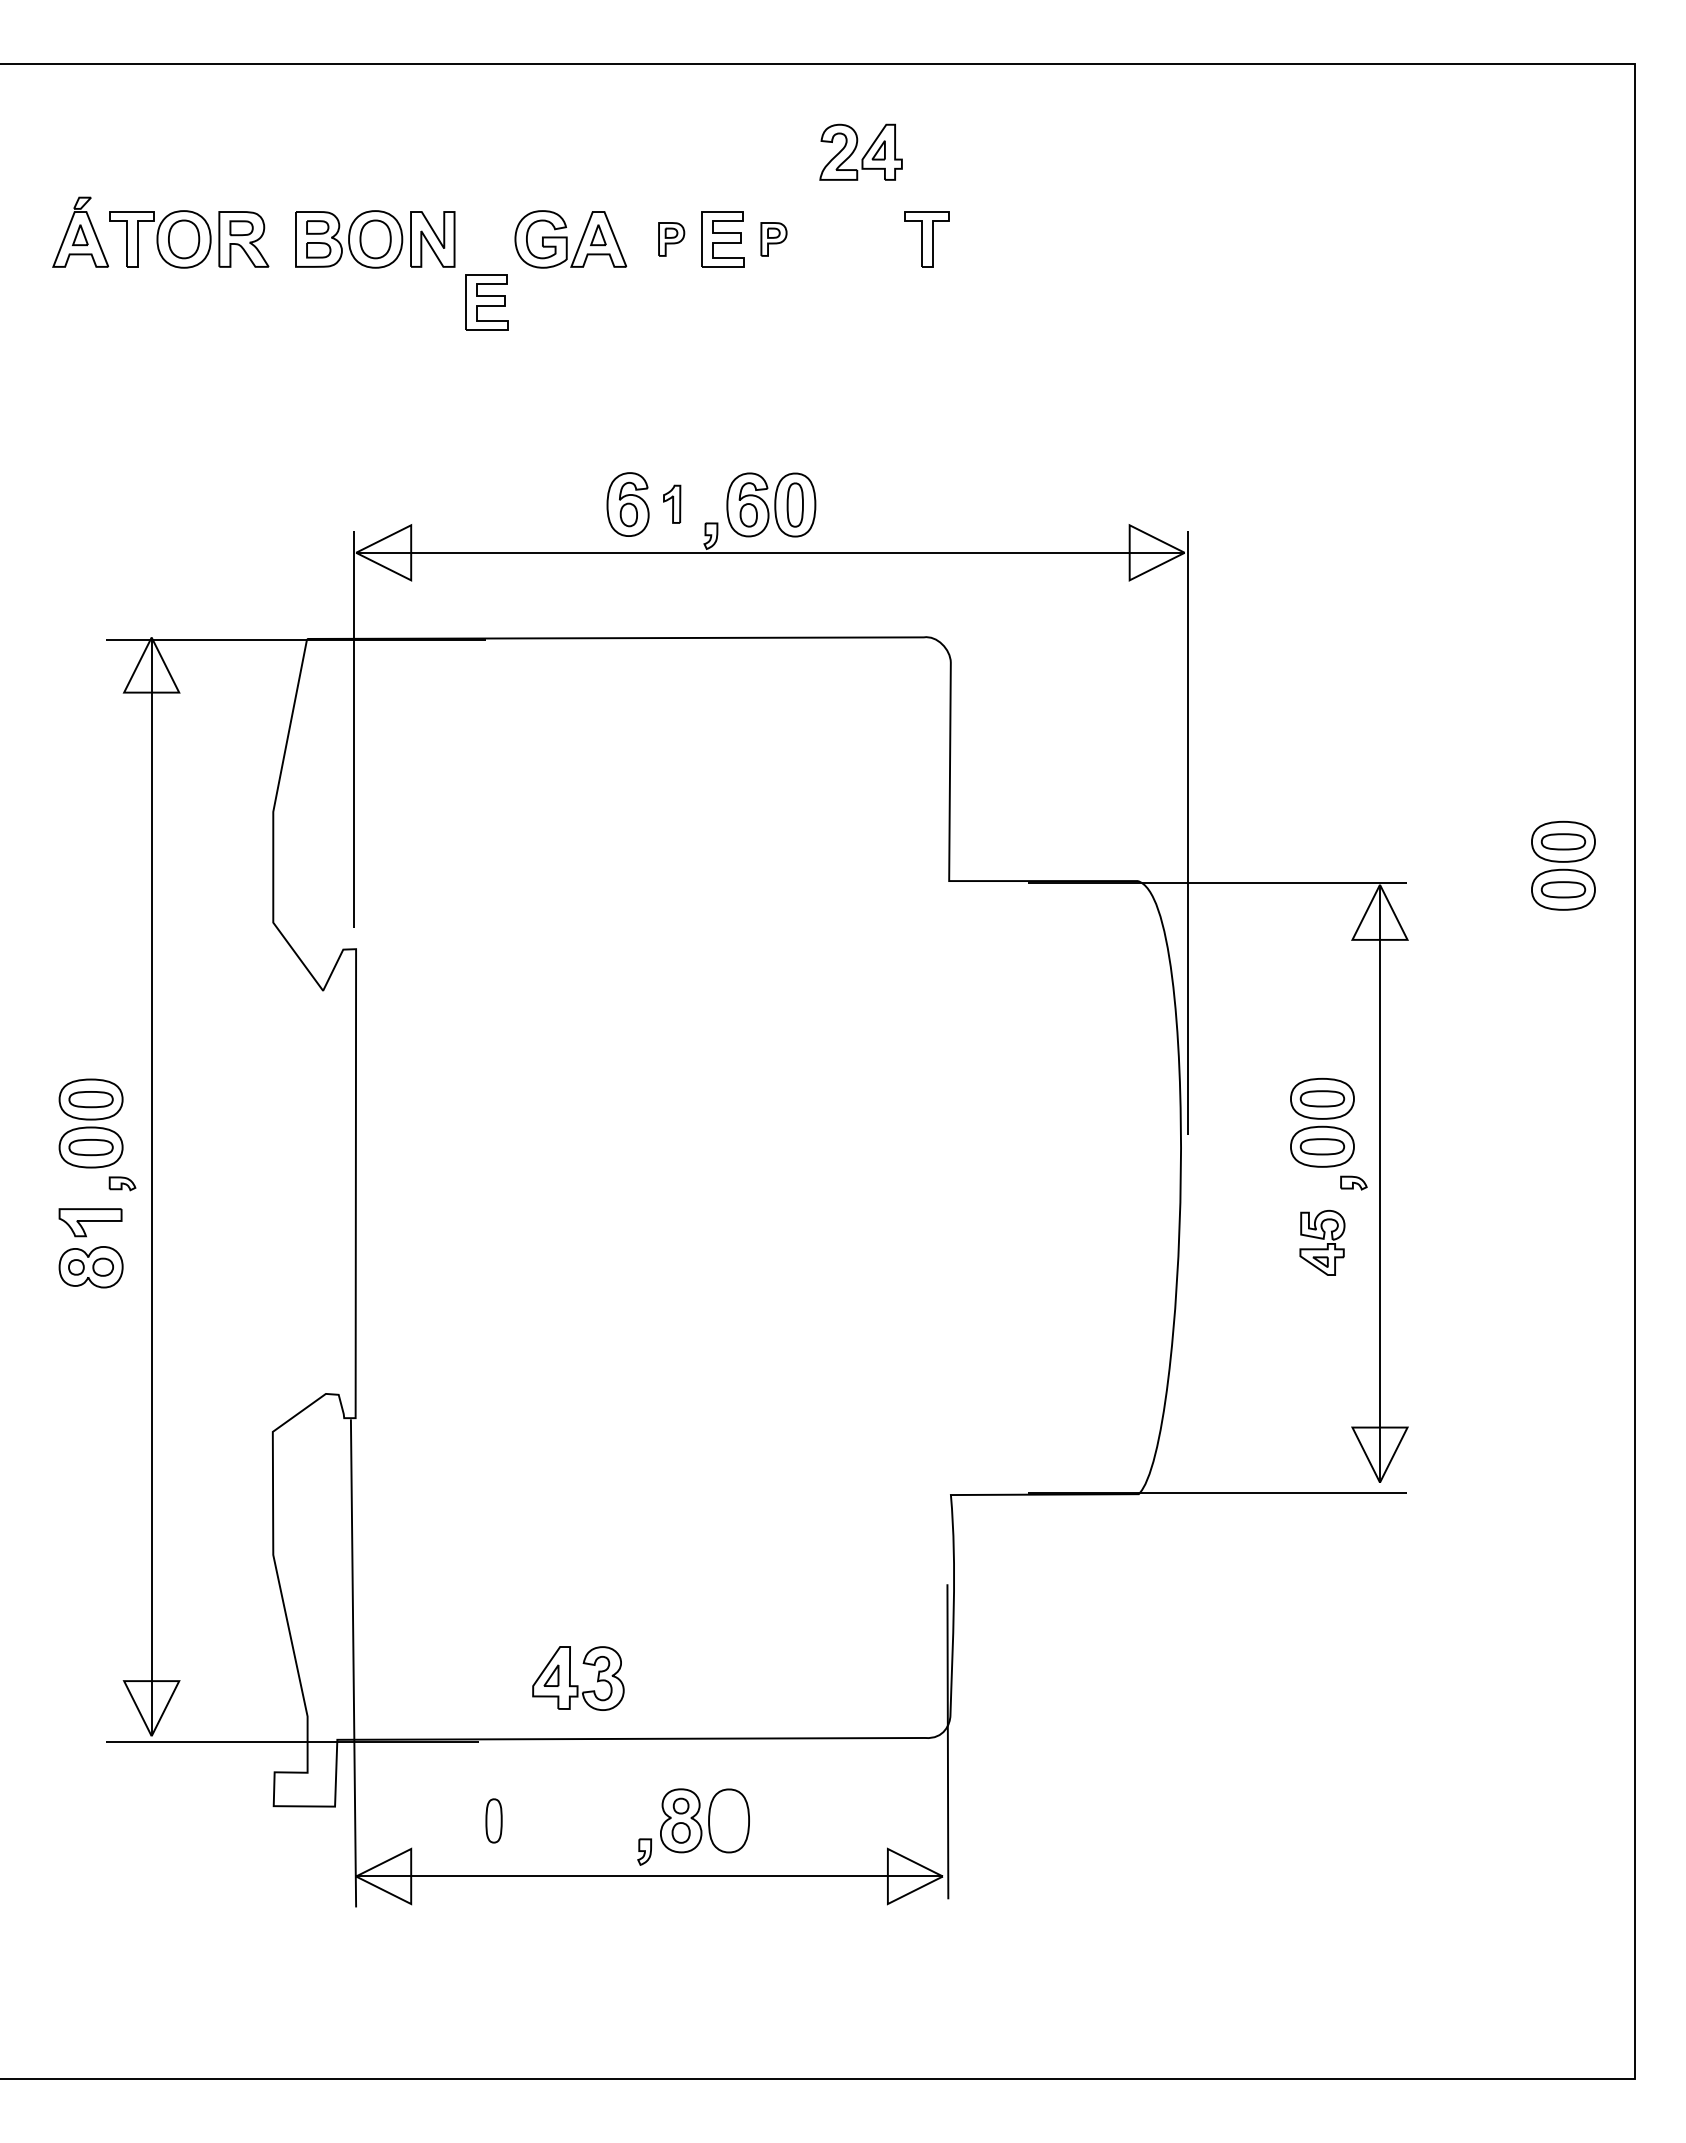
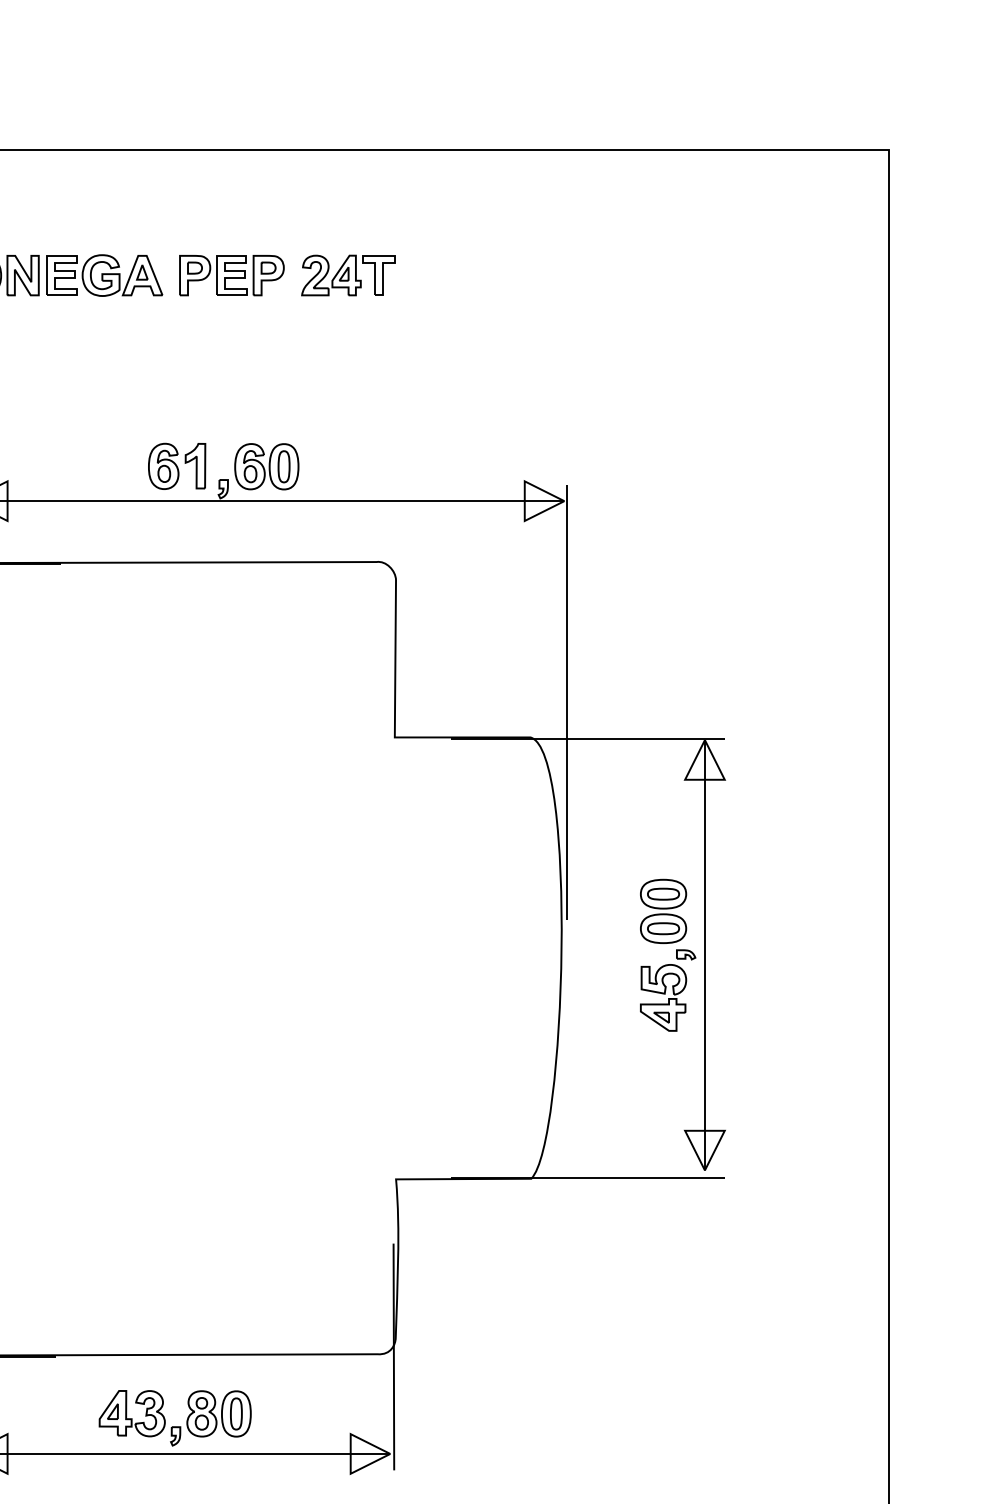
part: (860, 151) -> (331, 274), moved
part: (671, 239) -> (194, 275), size x1.67
part: (773, 239) -> (268, 275), size x1.67
part: (486, 302) -> (61, 275), moved
part: (671, 504) -> (194, 466), size x1.67
part: (1563, 865) -> (837, 726), removed
part: (1322, 1242) -> (663, 997), size x1.43
part: (578, 1685) -> (132, 1418), moved
part: (493, 1820) -> (235, 1413), moved

